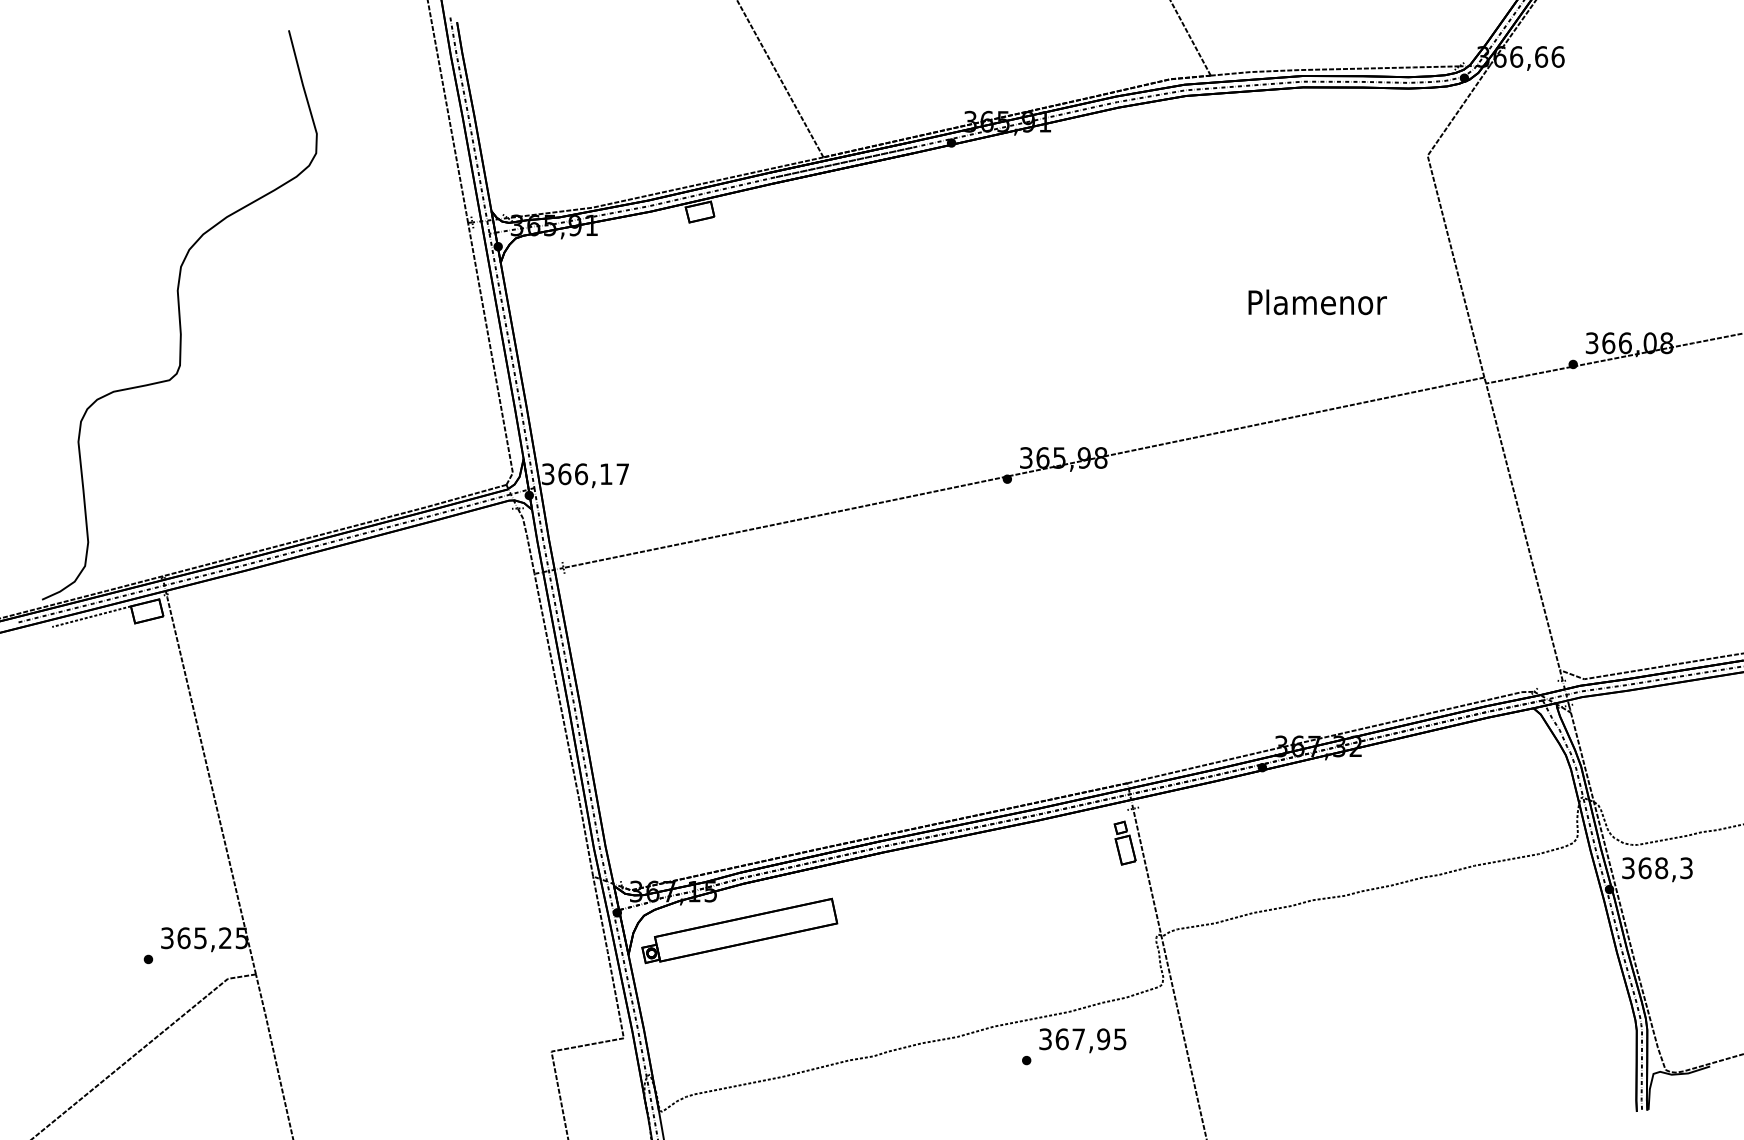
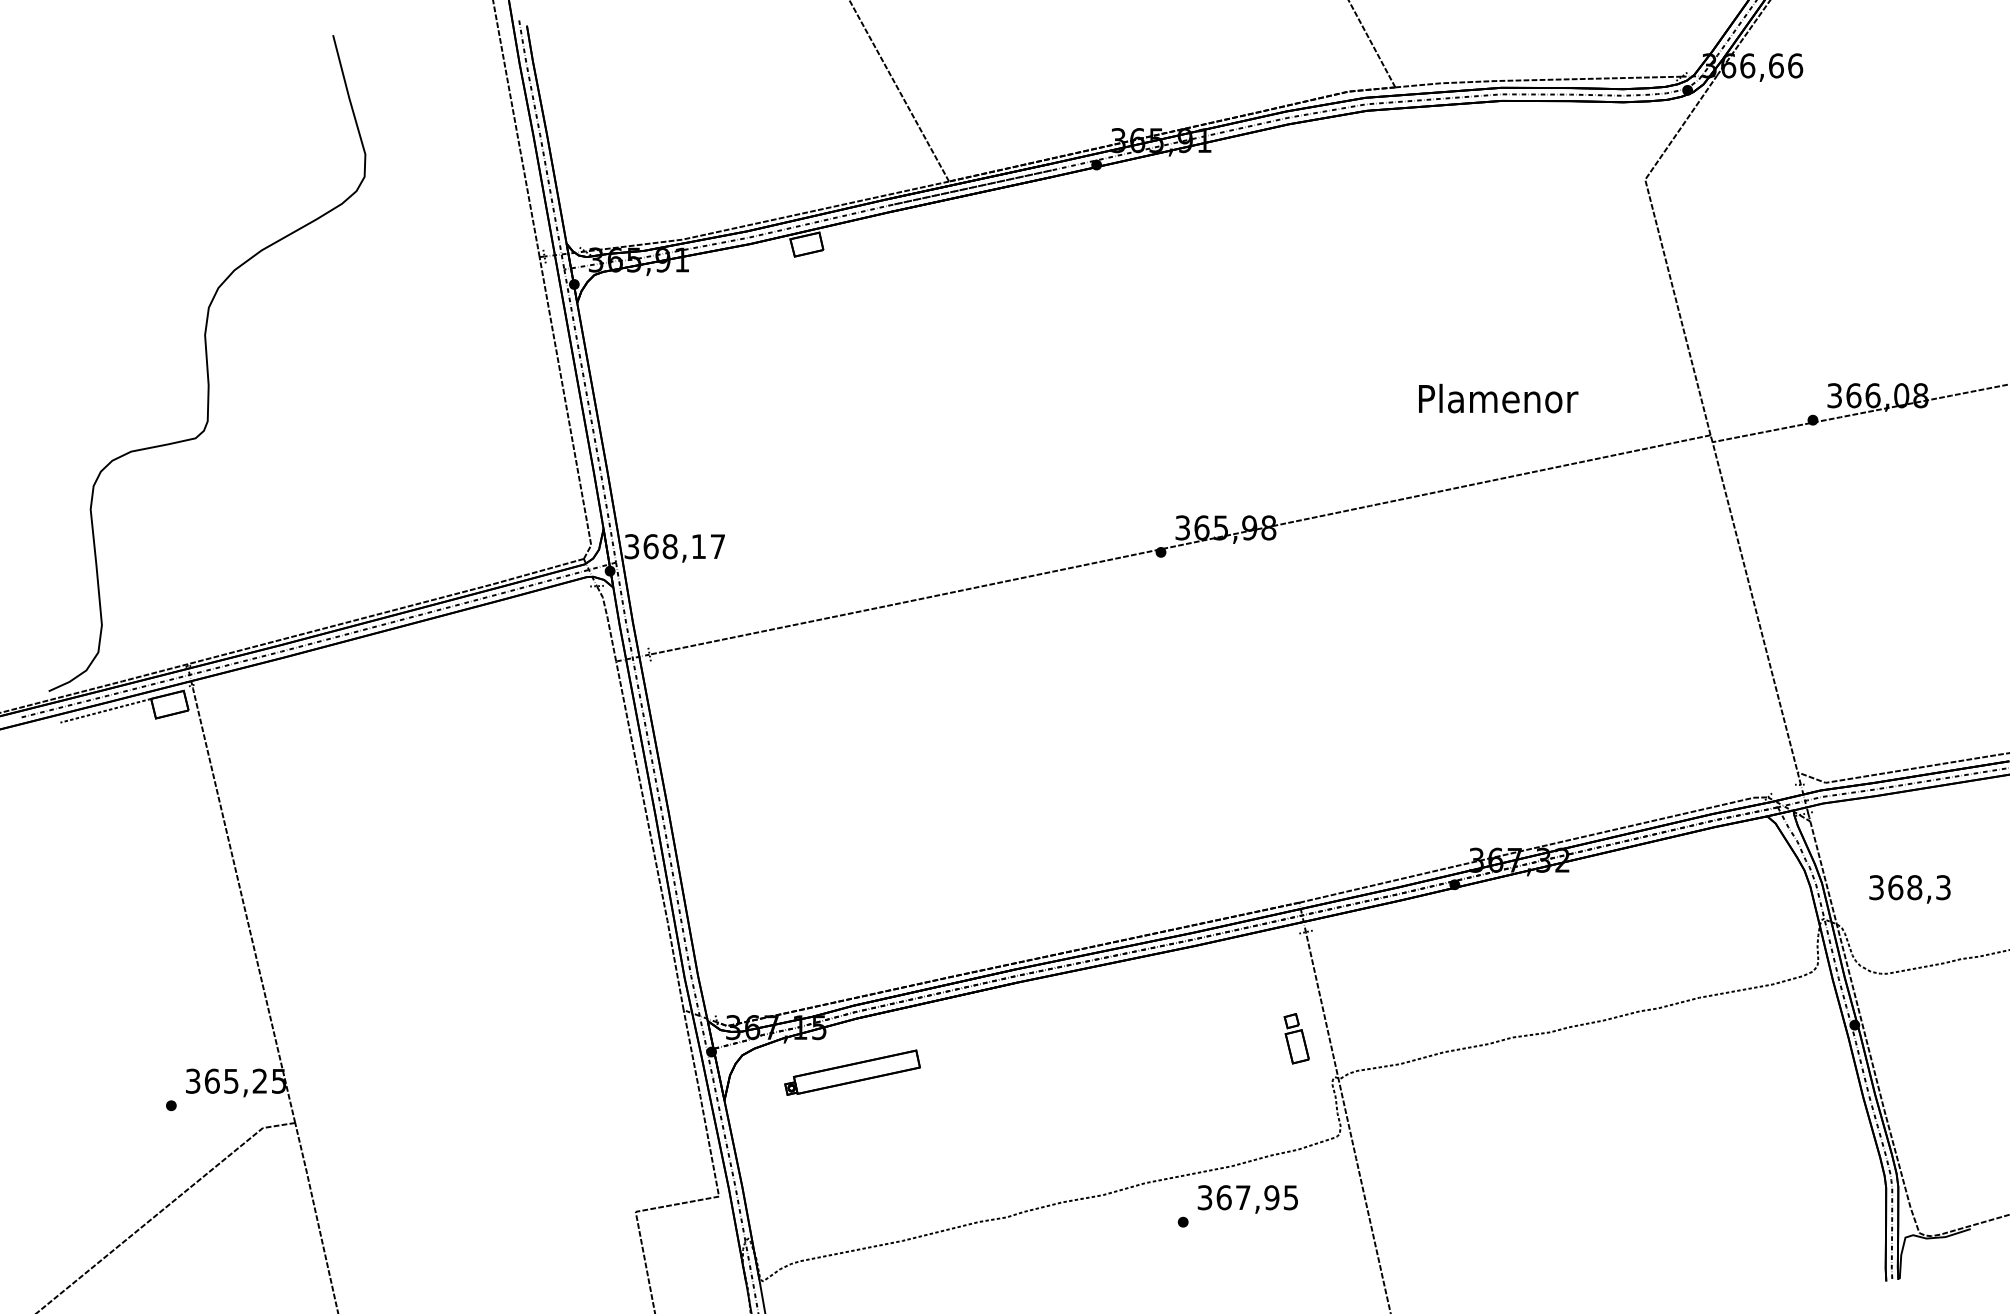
text: (1317, 302) -> (1498, 398), moved
text: (580, 474) -> (669, 546), 366,17 -> 368,17
part: (1124, 842) -> (1296, 1038), moved
text: (1657, 869) -> (1909, 889), moved
part: (739, 930) -> (852, 1072), size x0.6

